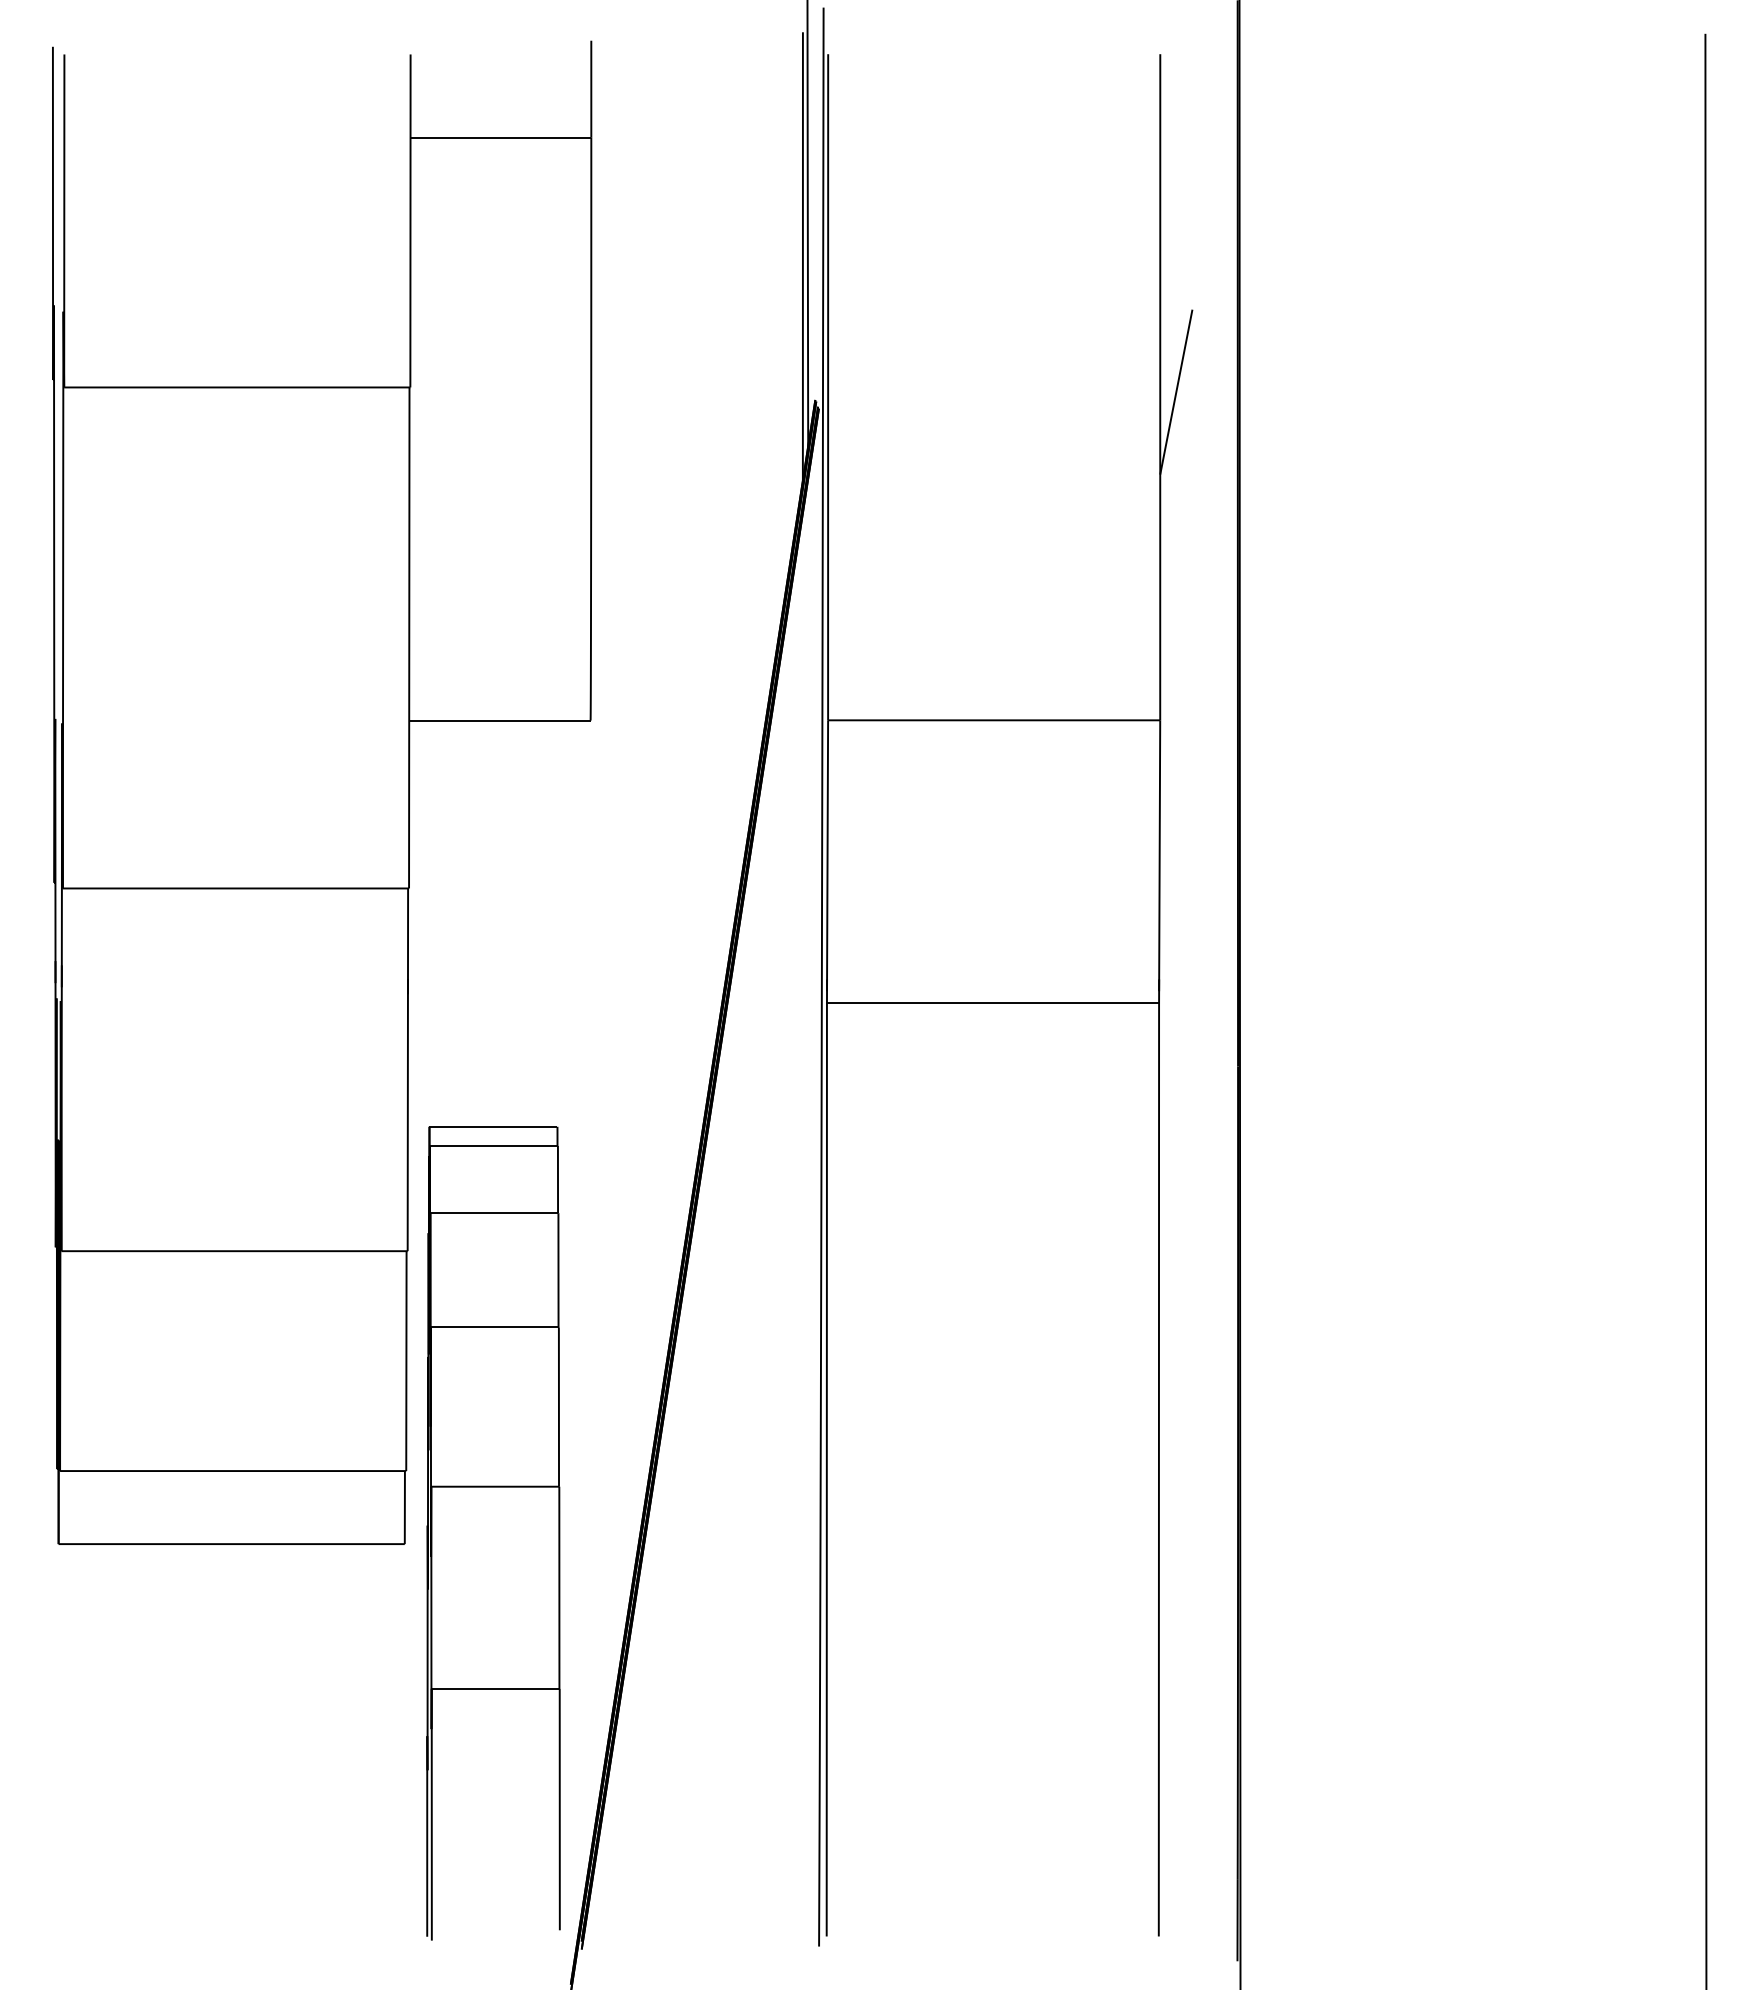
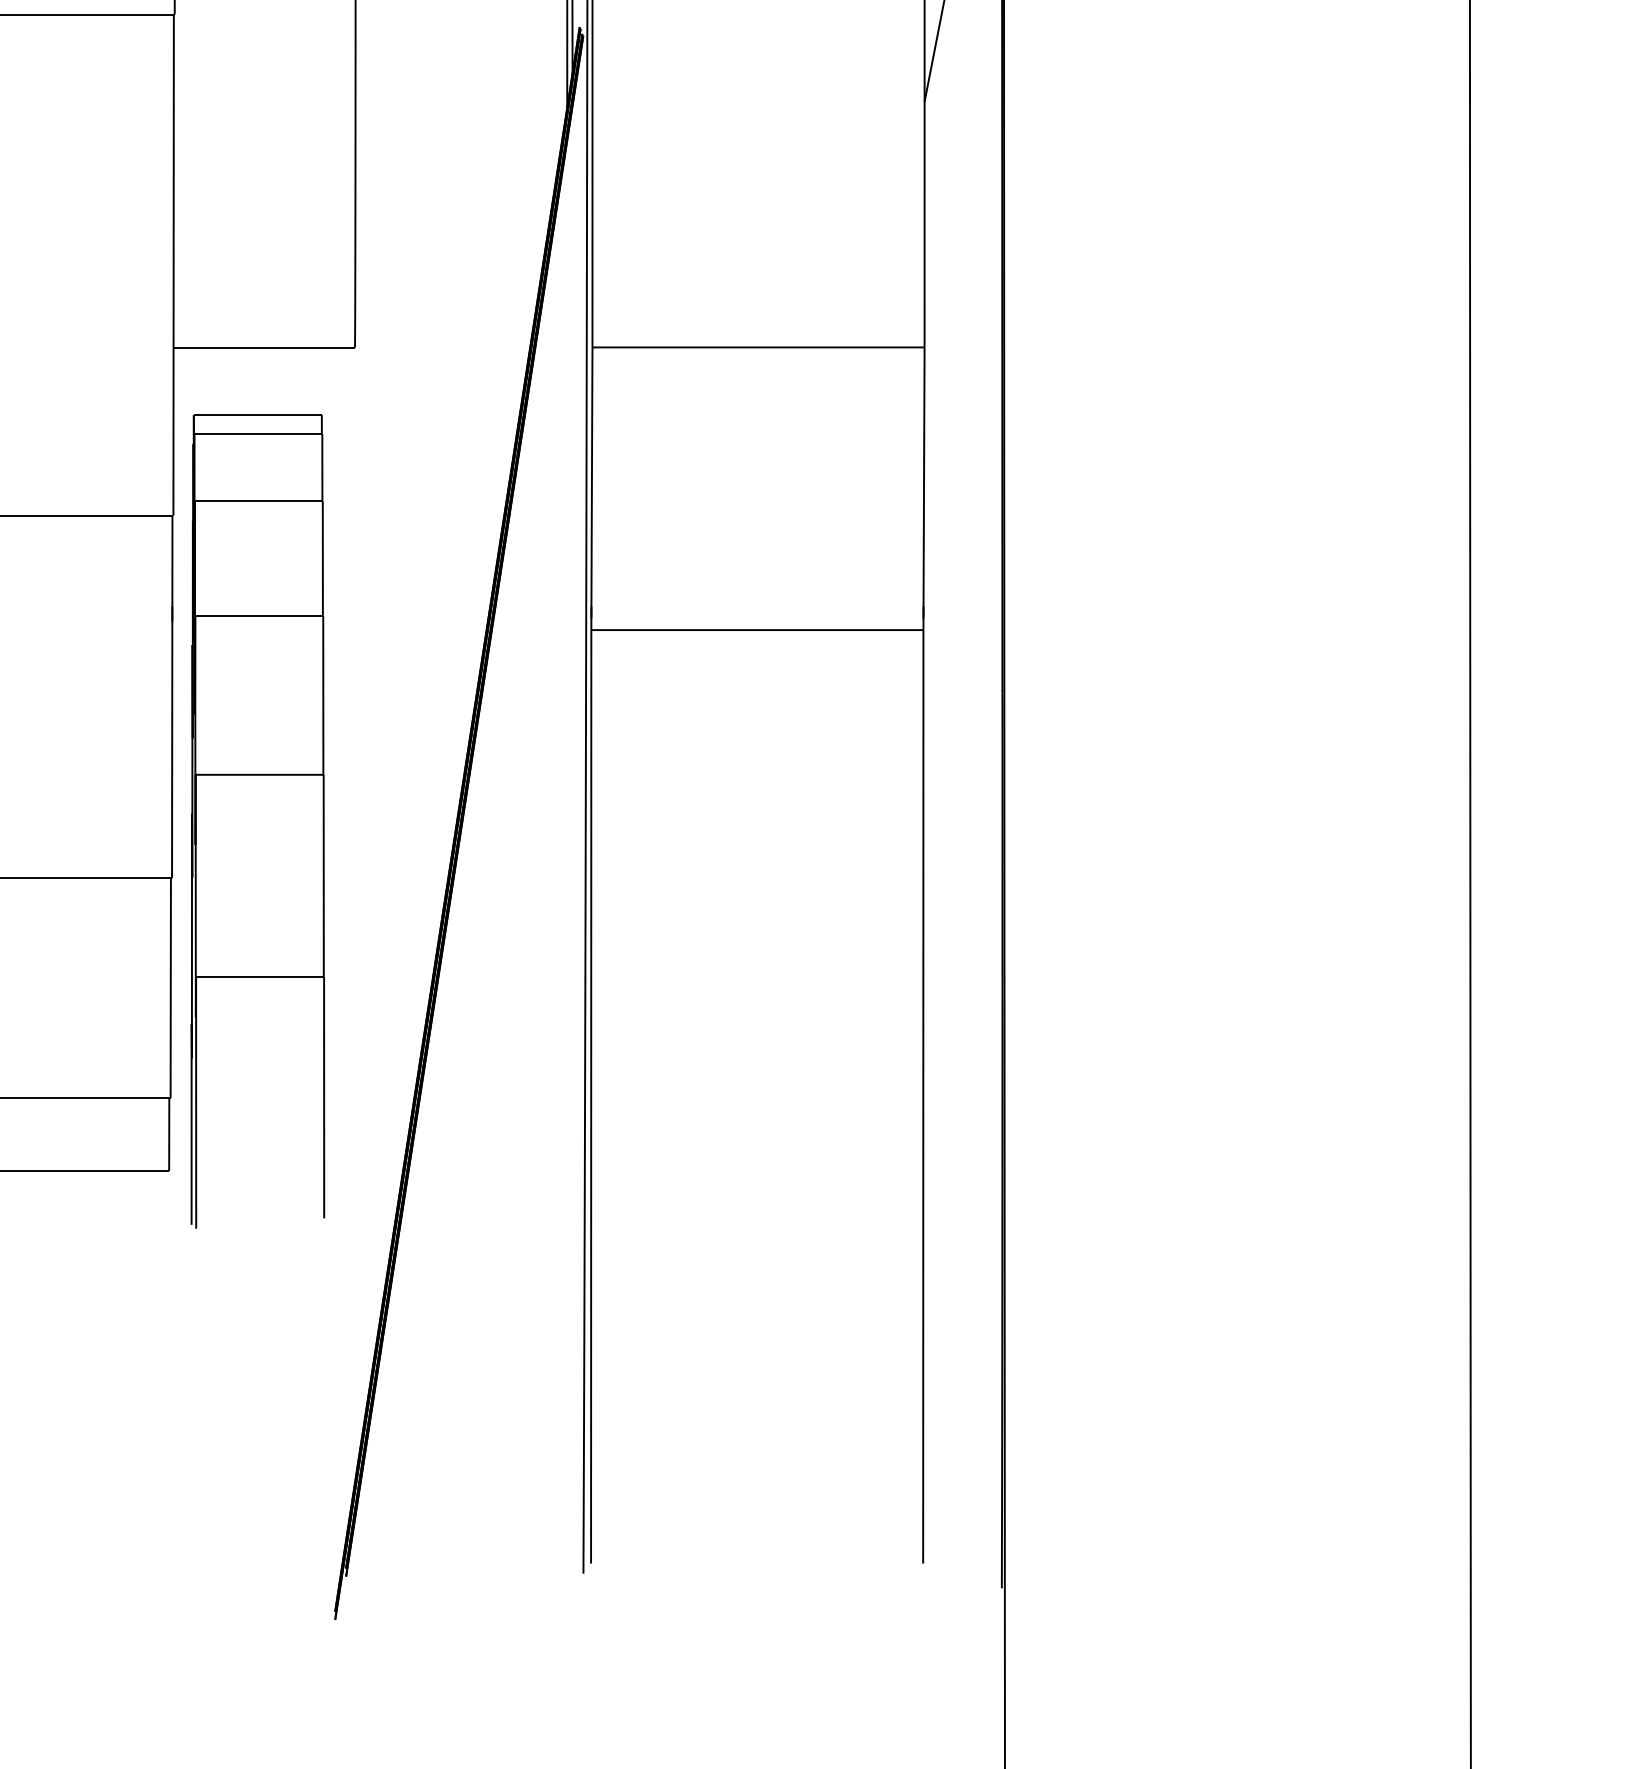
part: (493, 1533) -> (257, 821), moved

